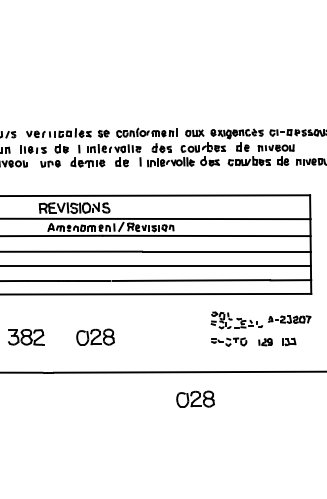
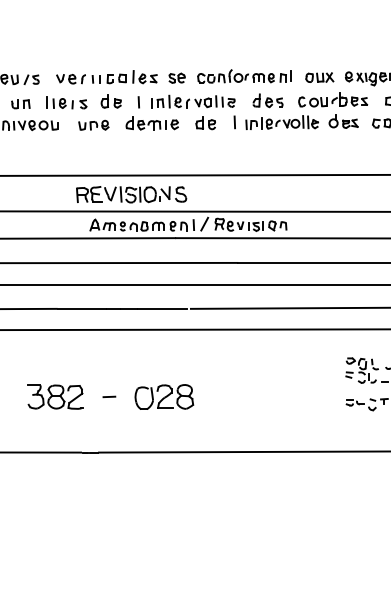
line: (60, 337) -> (109, 397), added
part: (195, 398) -> (320, 492), removed

